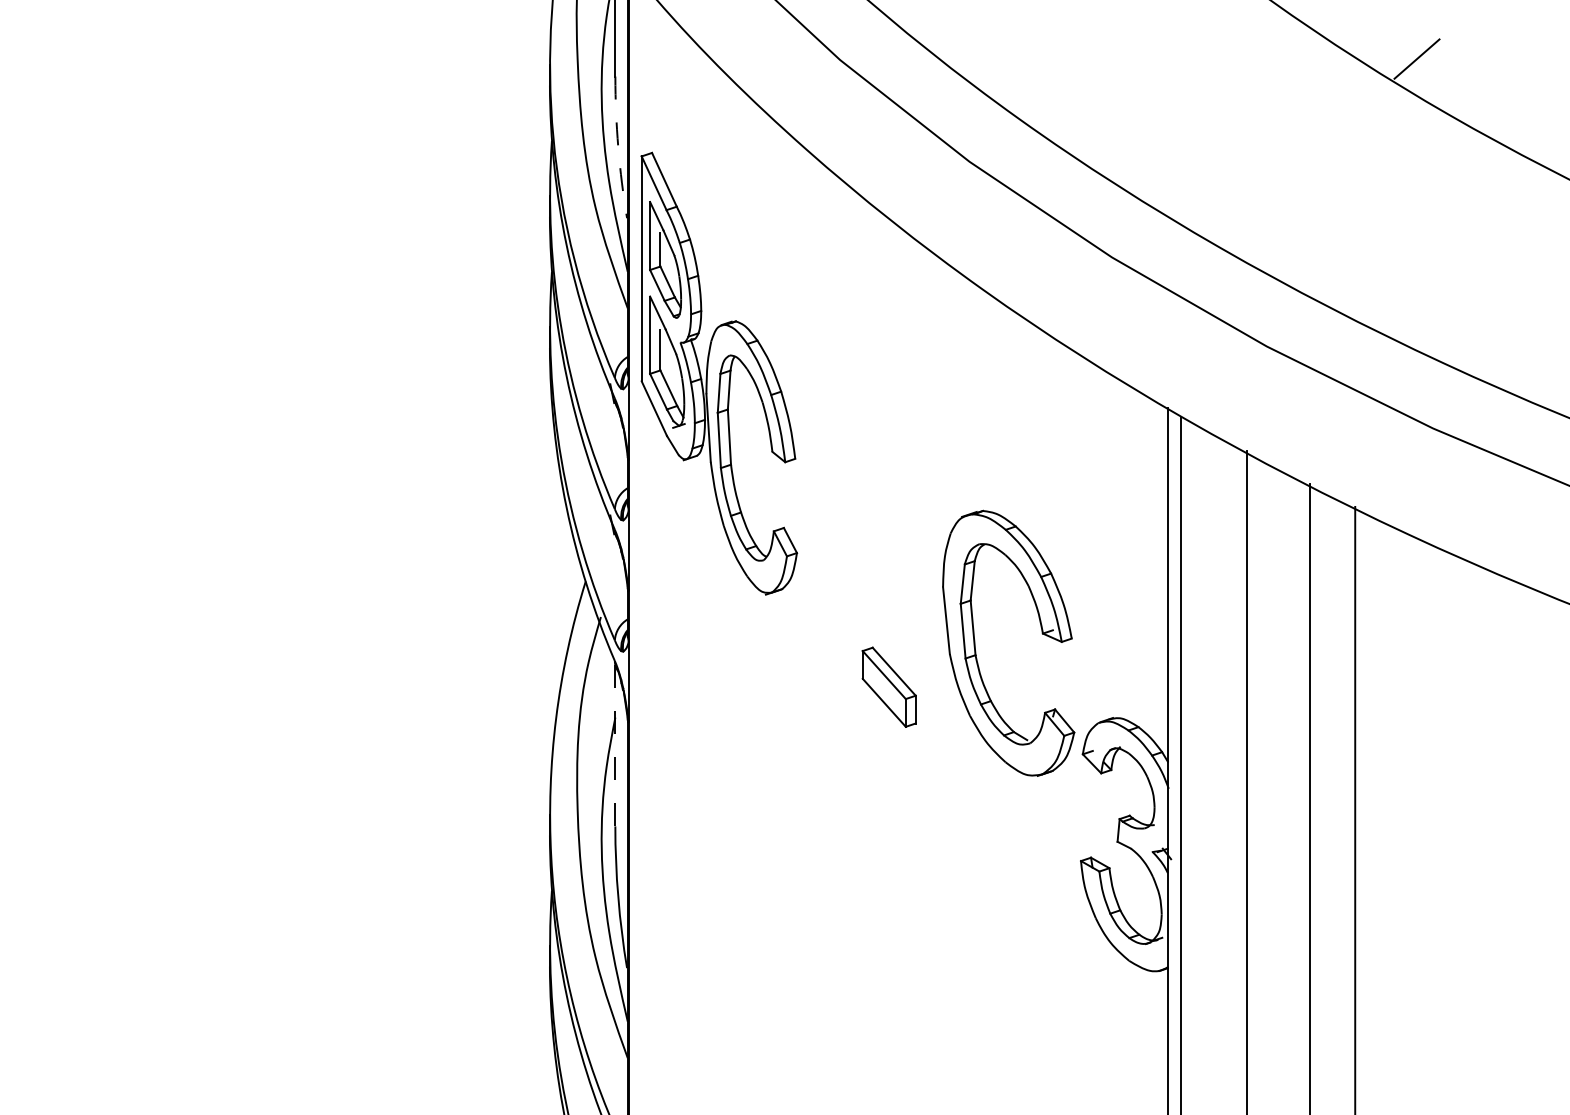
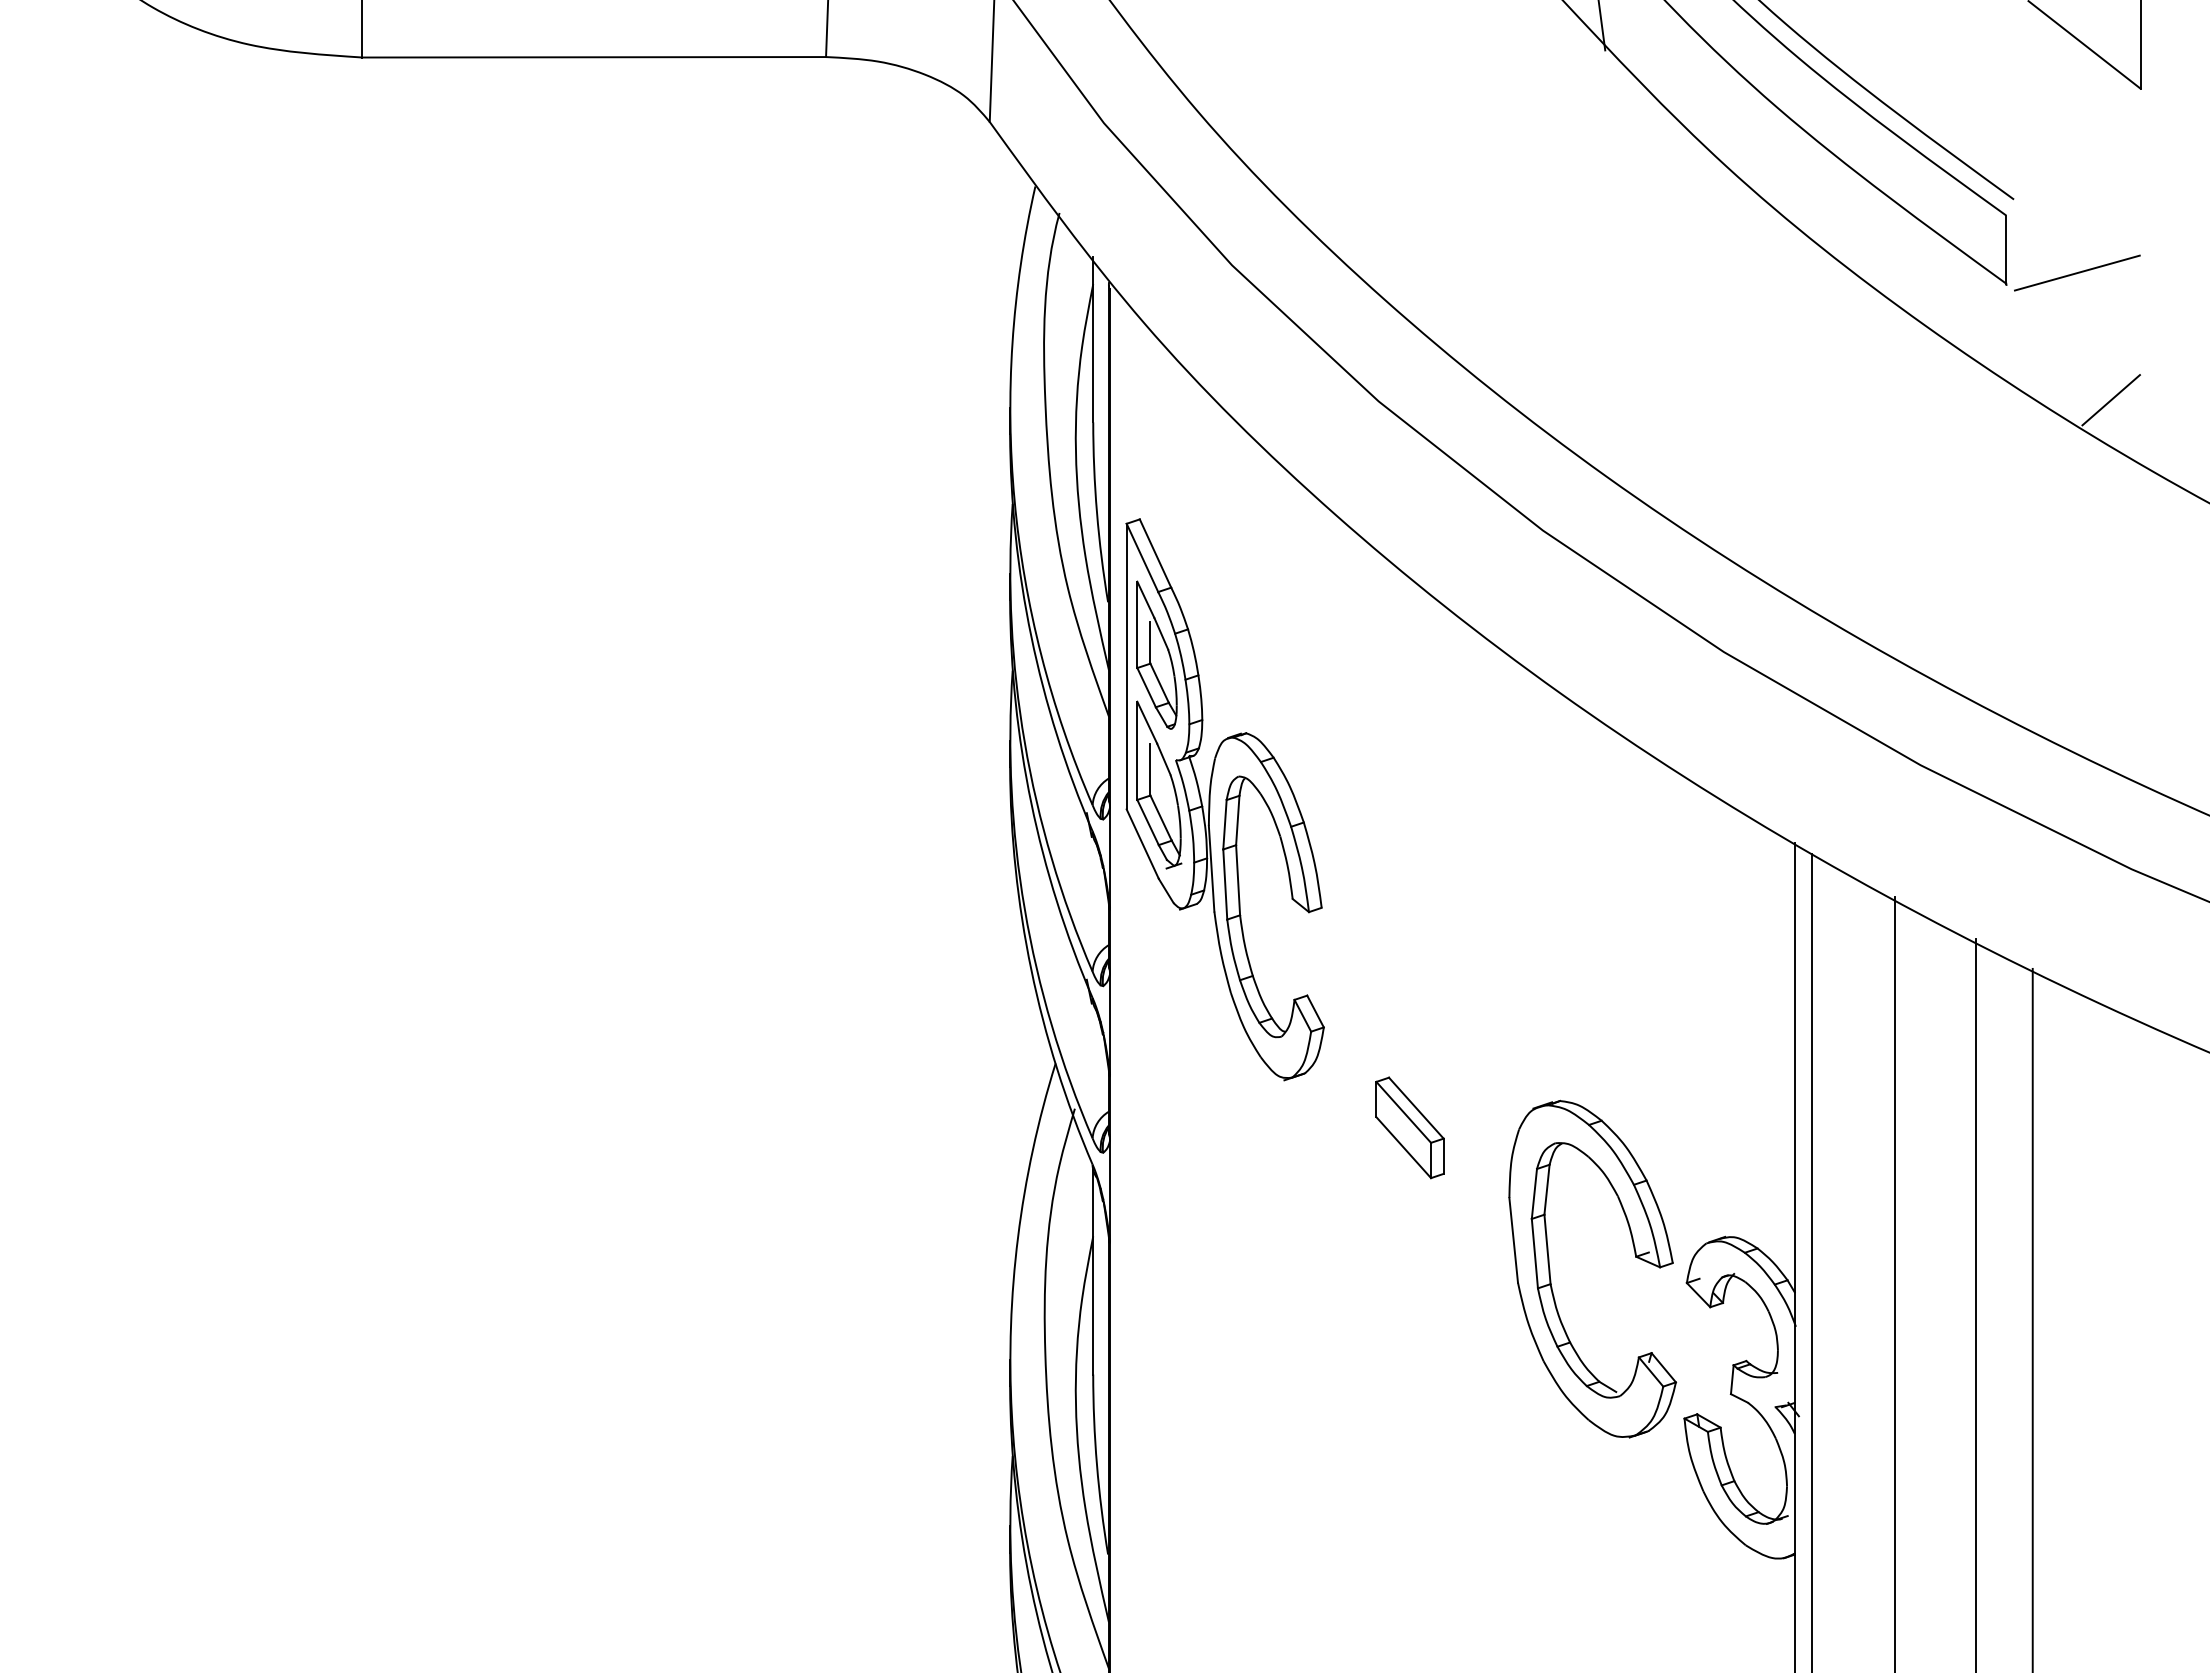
arc: (617, 147) -> (1096, 512), dashed -> solid
part: (975, 642) -> (1550, 1268), moved
part: (888, 686) -> (1409, 1127), moved
line: (615, 746) -> (1093, 1272), dashed -> solid

